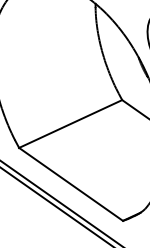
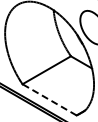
line: (70, 183) -> (49, 99), solid -> dashed

